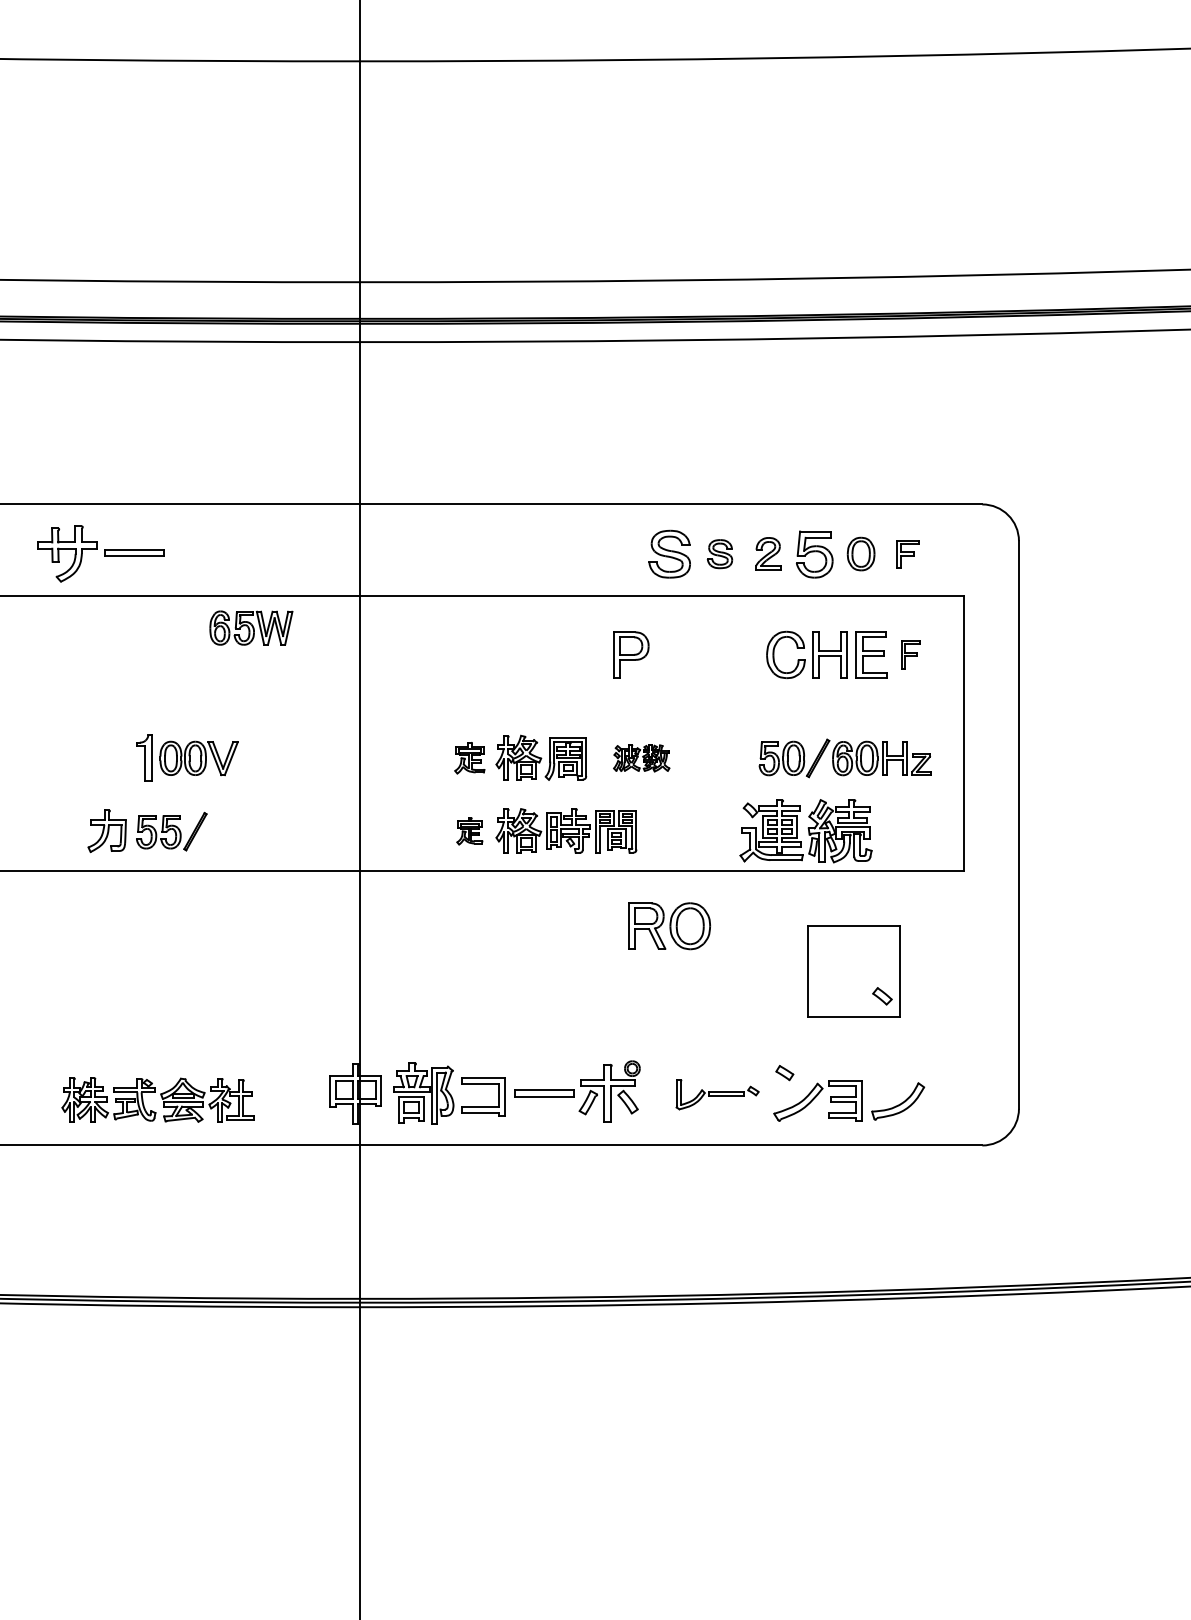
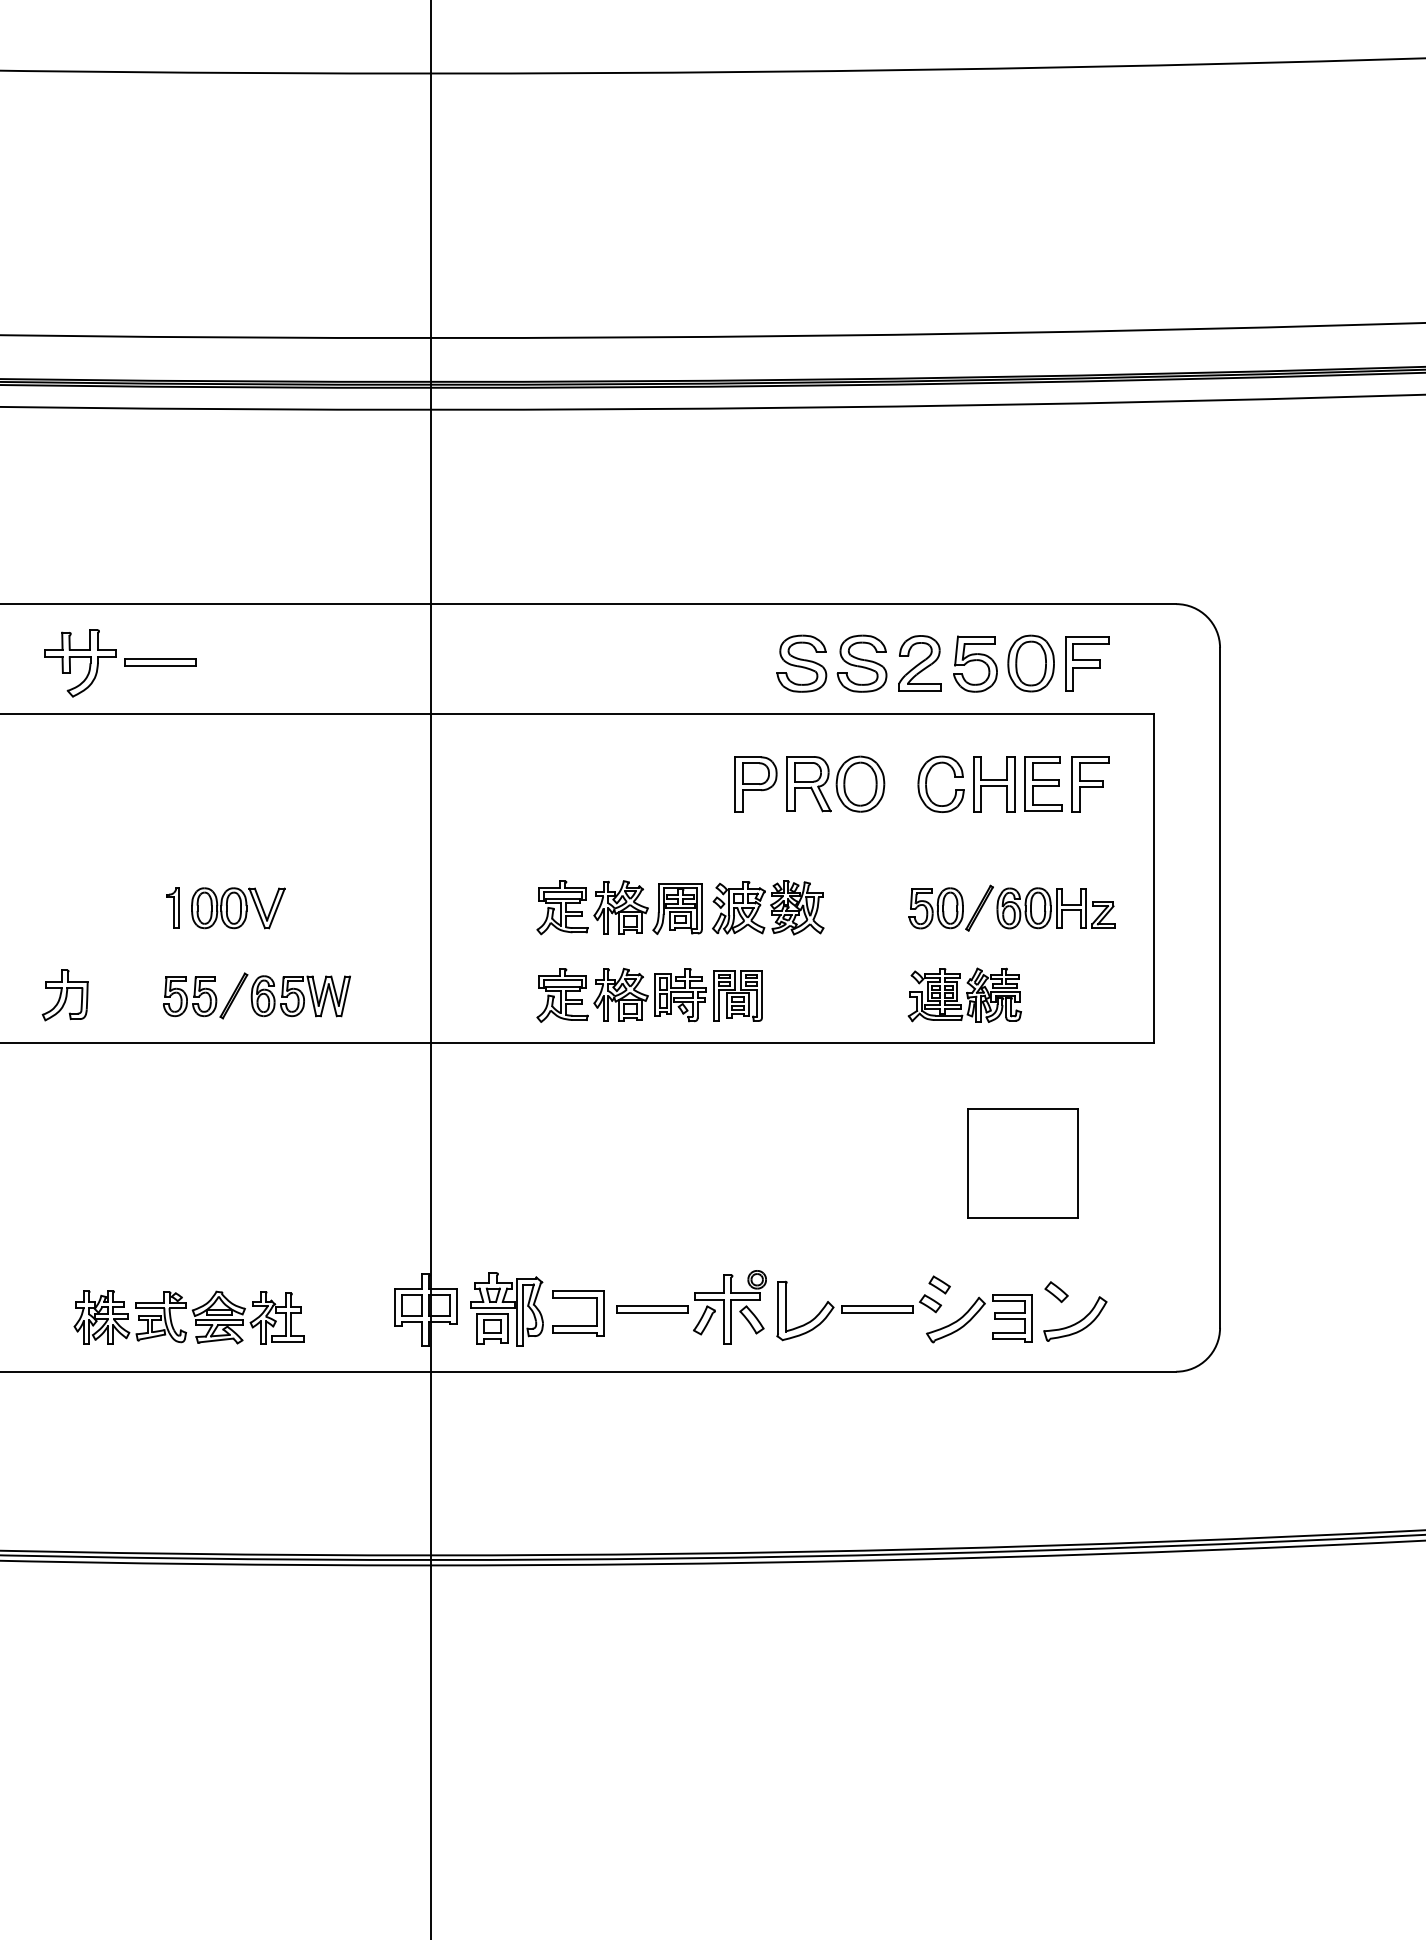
part: (719, 554) -> (861, 663), size x1.67
part: (767, 554) -> (919, 663), size x1.43
part: (860, 554) -> (1030, 663), size x1.43
part: (908, 554) -> (1087, 663), size x1.67
part: (251, 628) -> (300, 996), moved
part: (910, 655) -> (1090, 784), size x1.67
part: (144, 757) -> (172, 907), size x0.71
part: (469, 757) -> (562, 907), size x1.43
part: (641, 757) -> (768, 907), size x1.67
part: (805, 830) -> (964, 994), size x0.71
part: (106, 831) -> (64, 995), moved
part: (469, 831) -> (562, 995), size x1.67
part: (669, 925) -> (835, 783), moved
part: (882, 996) -> (1056, 1292), moved
part: (717, 1094) -> (859, 1310), size x1.67

